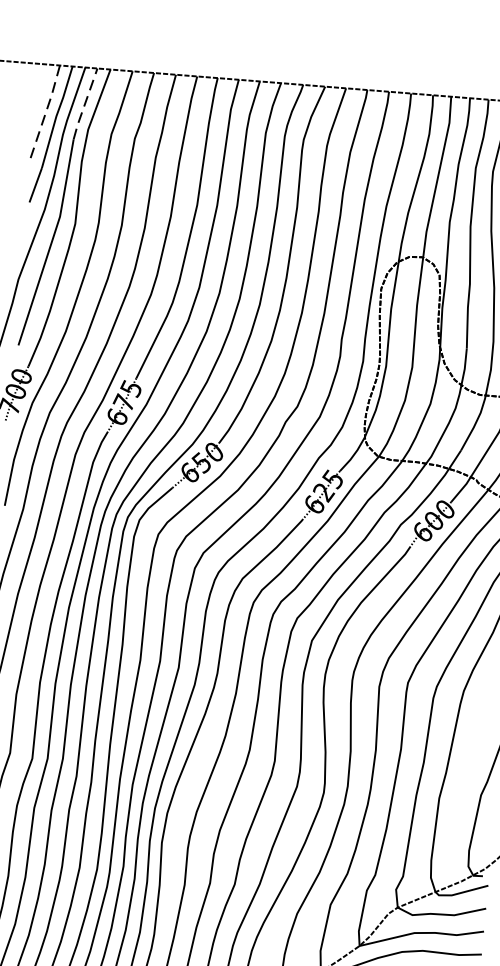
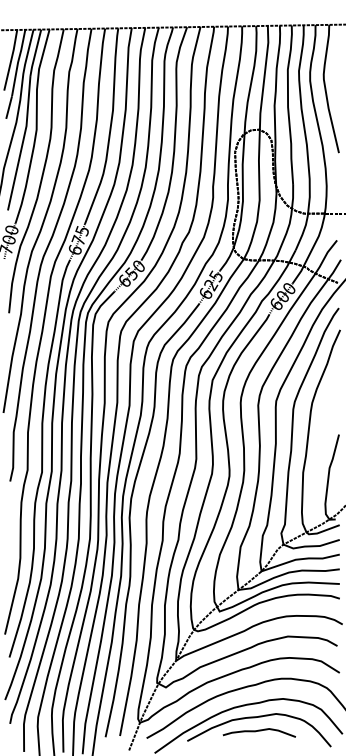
line: (84, 104) -> (35, 53), dashed -> solid
line: (46, 112) -> (11, 60), dashed -> solid

